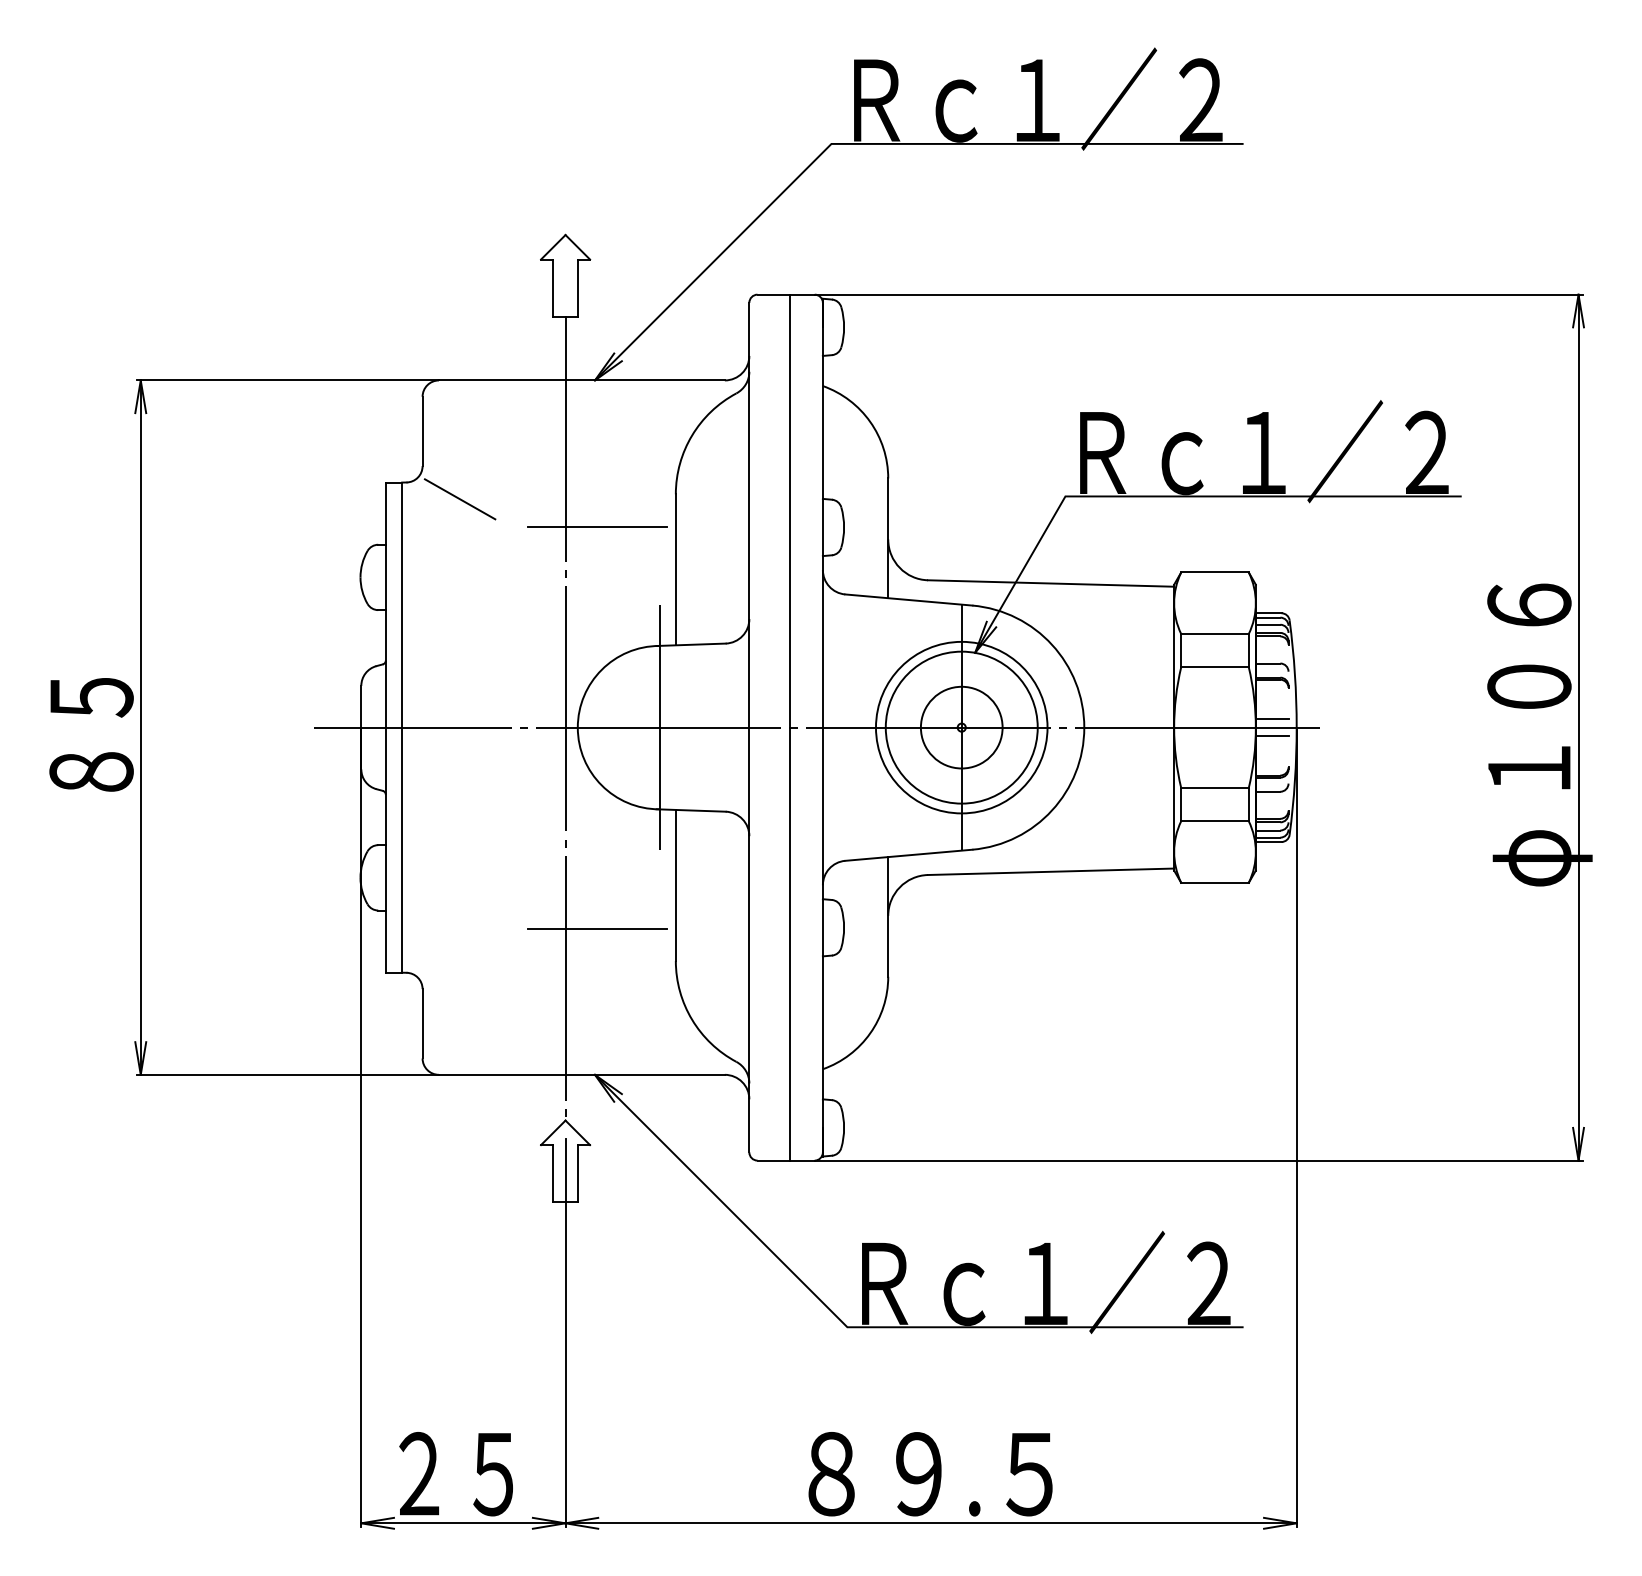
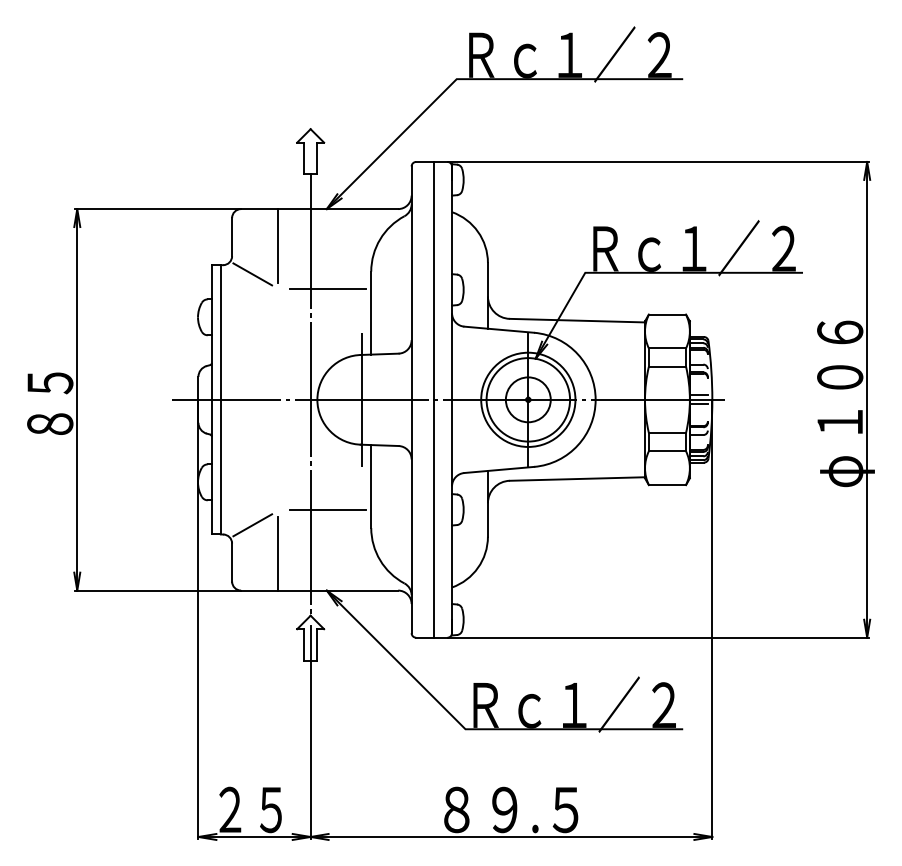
line: (507, 446) -> (278, 245), added
line: (459, 956) -> (252, 525), added
line: (507, 1007) -> (278, 553), added

